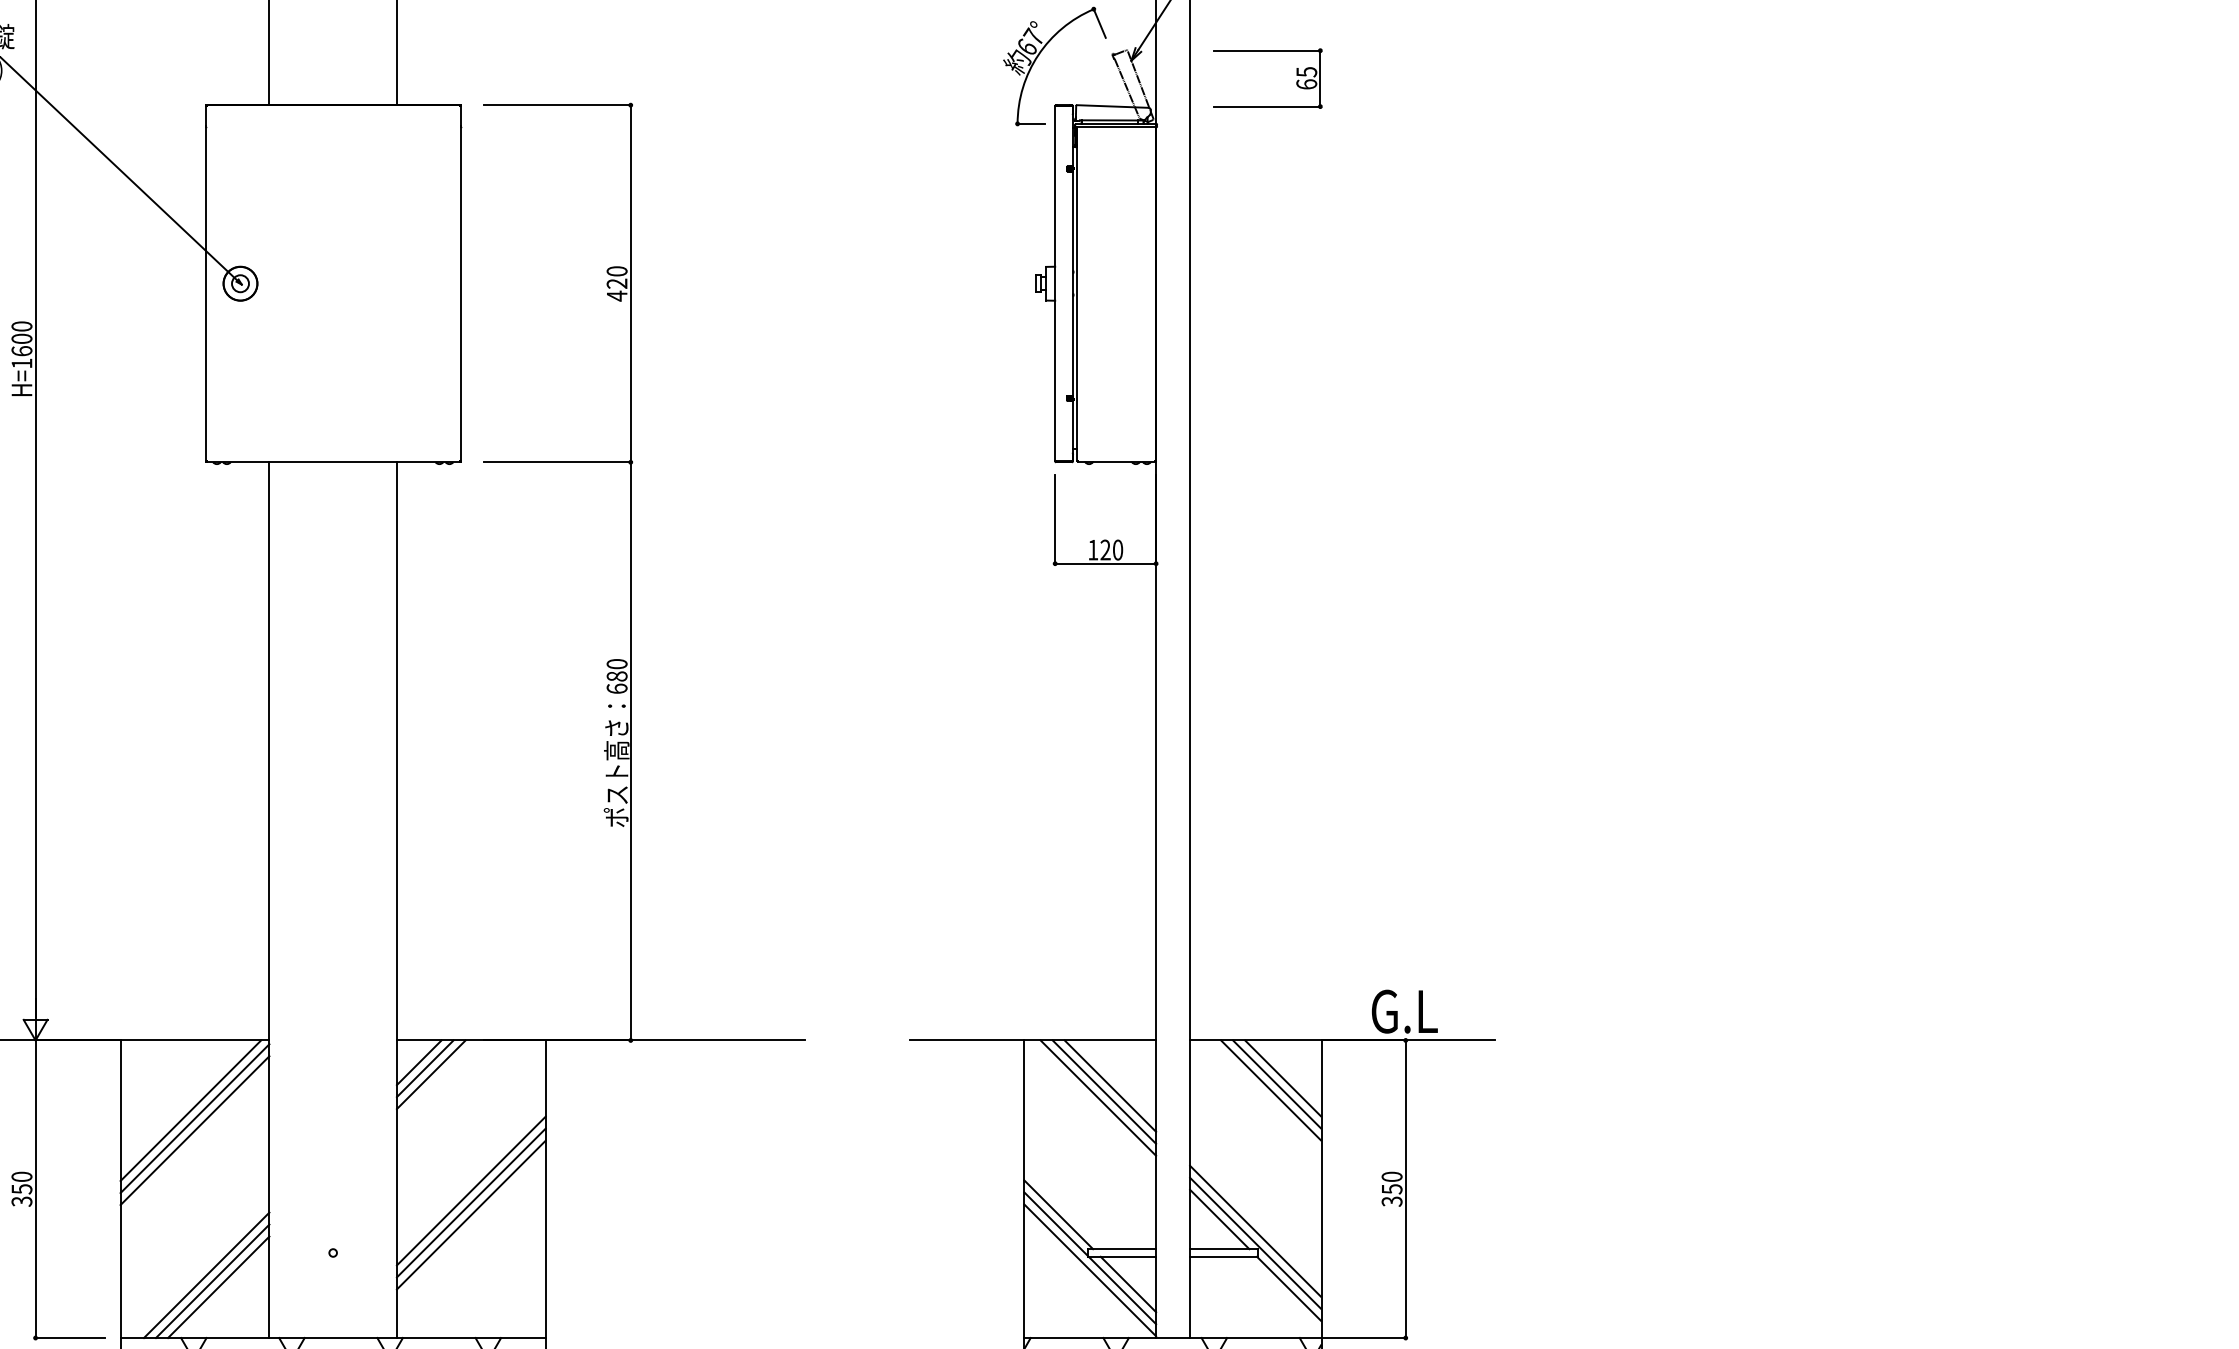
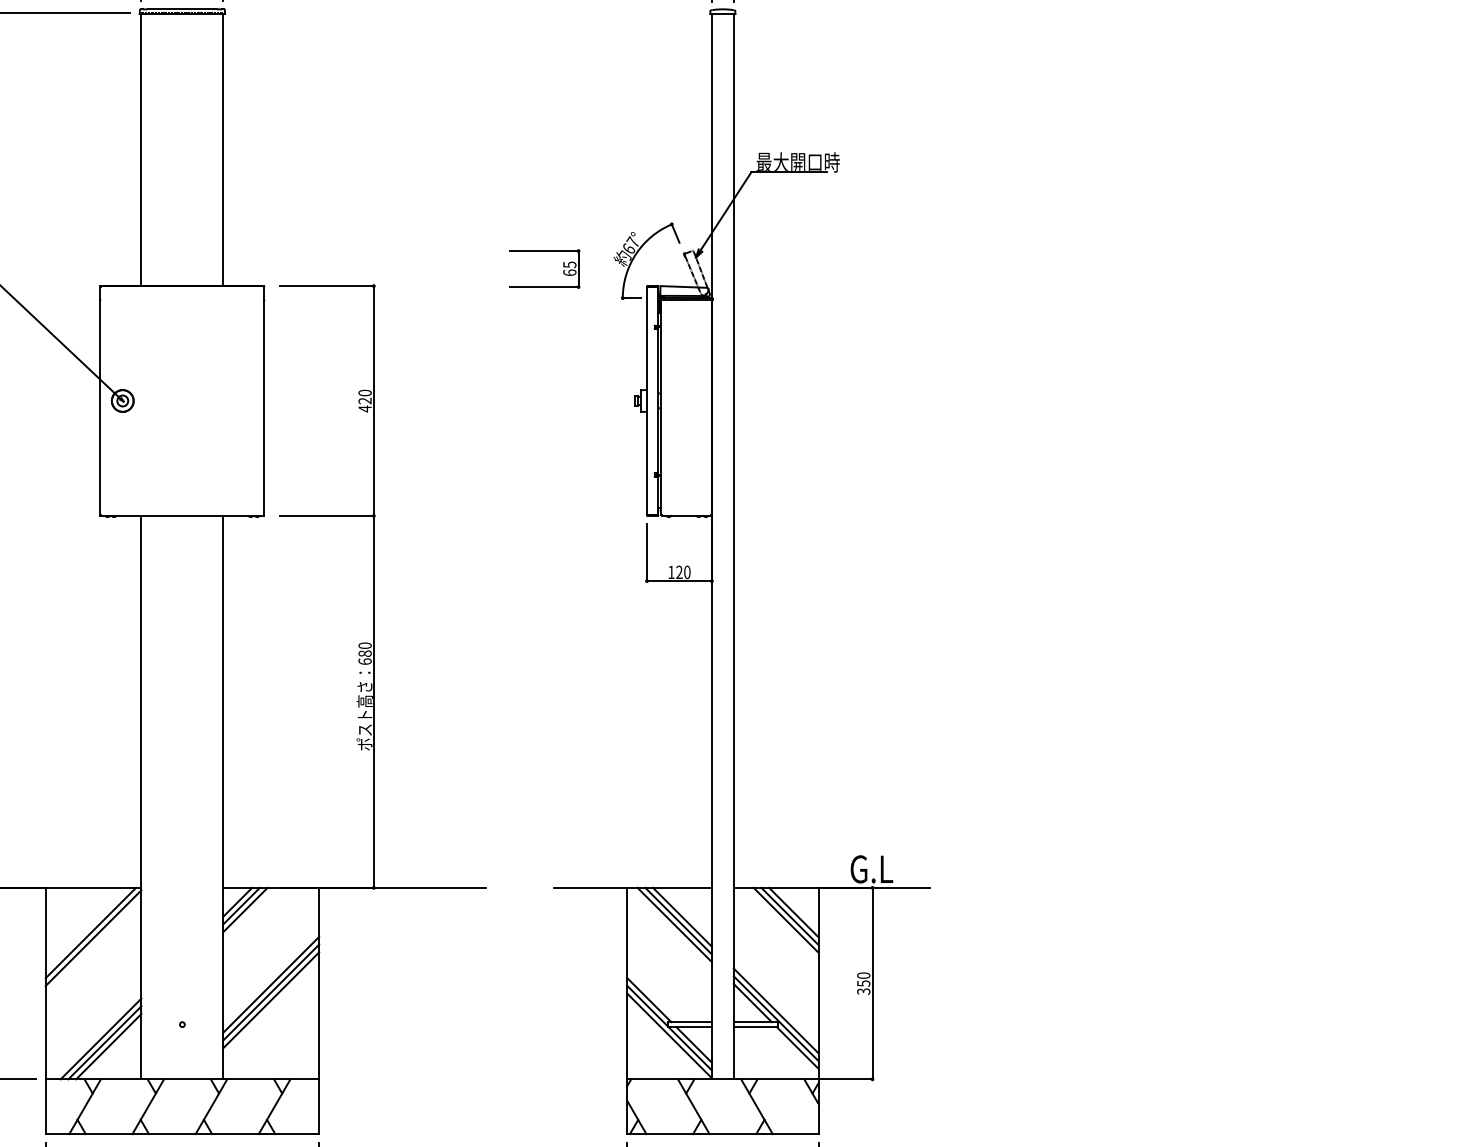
part: (1267, 51) -> (544, 251), moved
line: (194, 1129) -> (93, 945), removed

